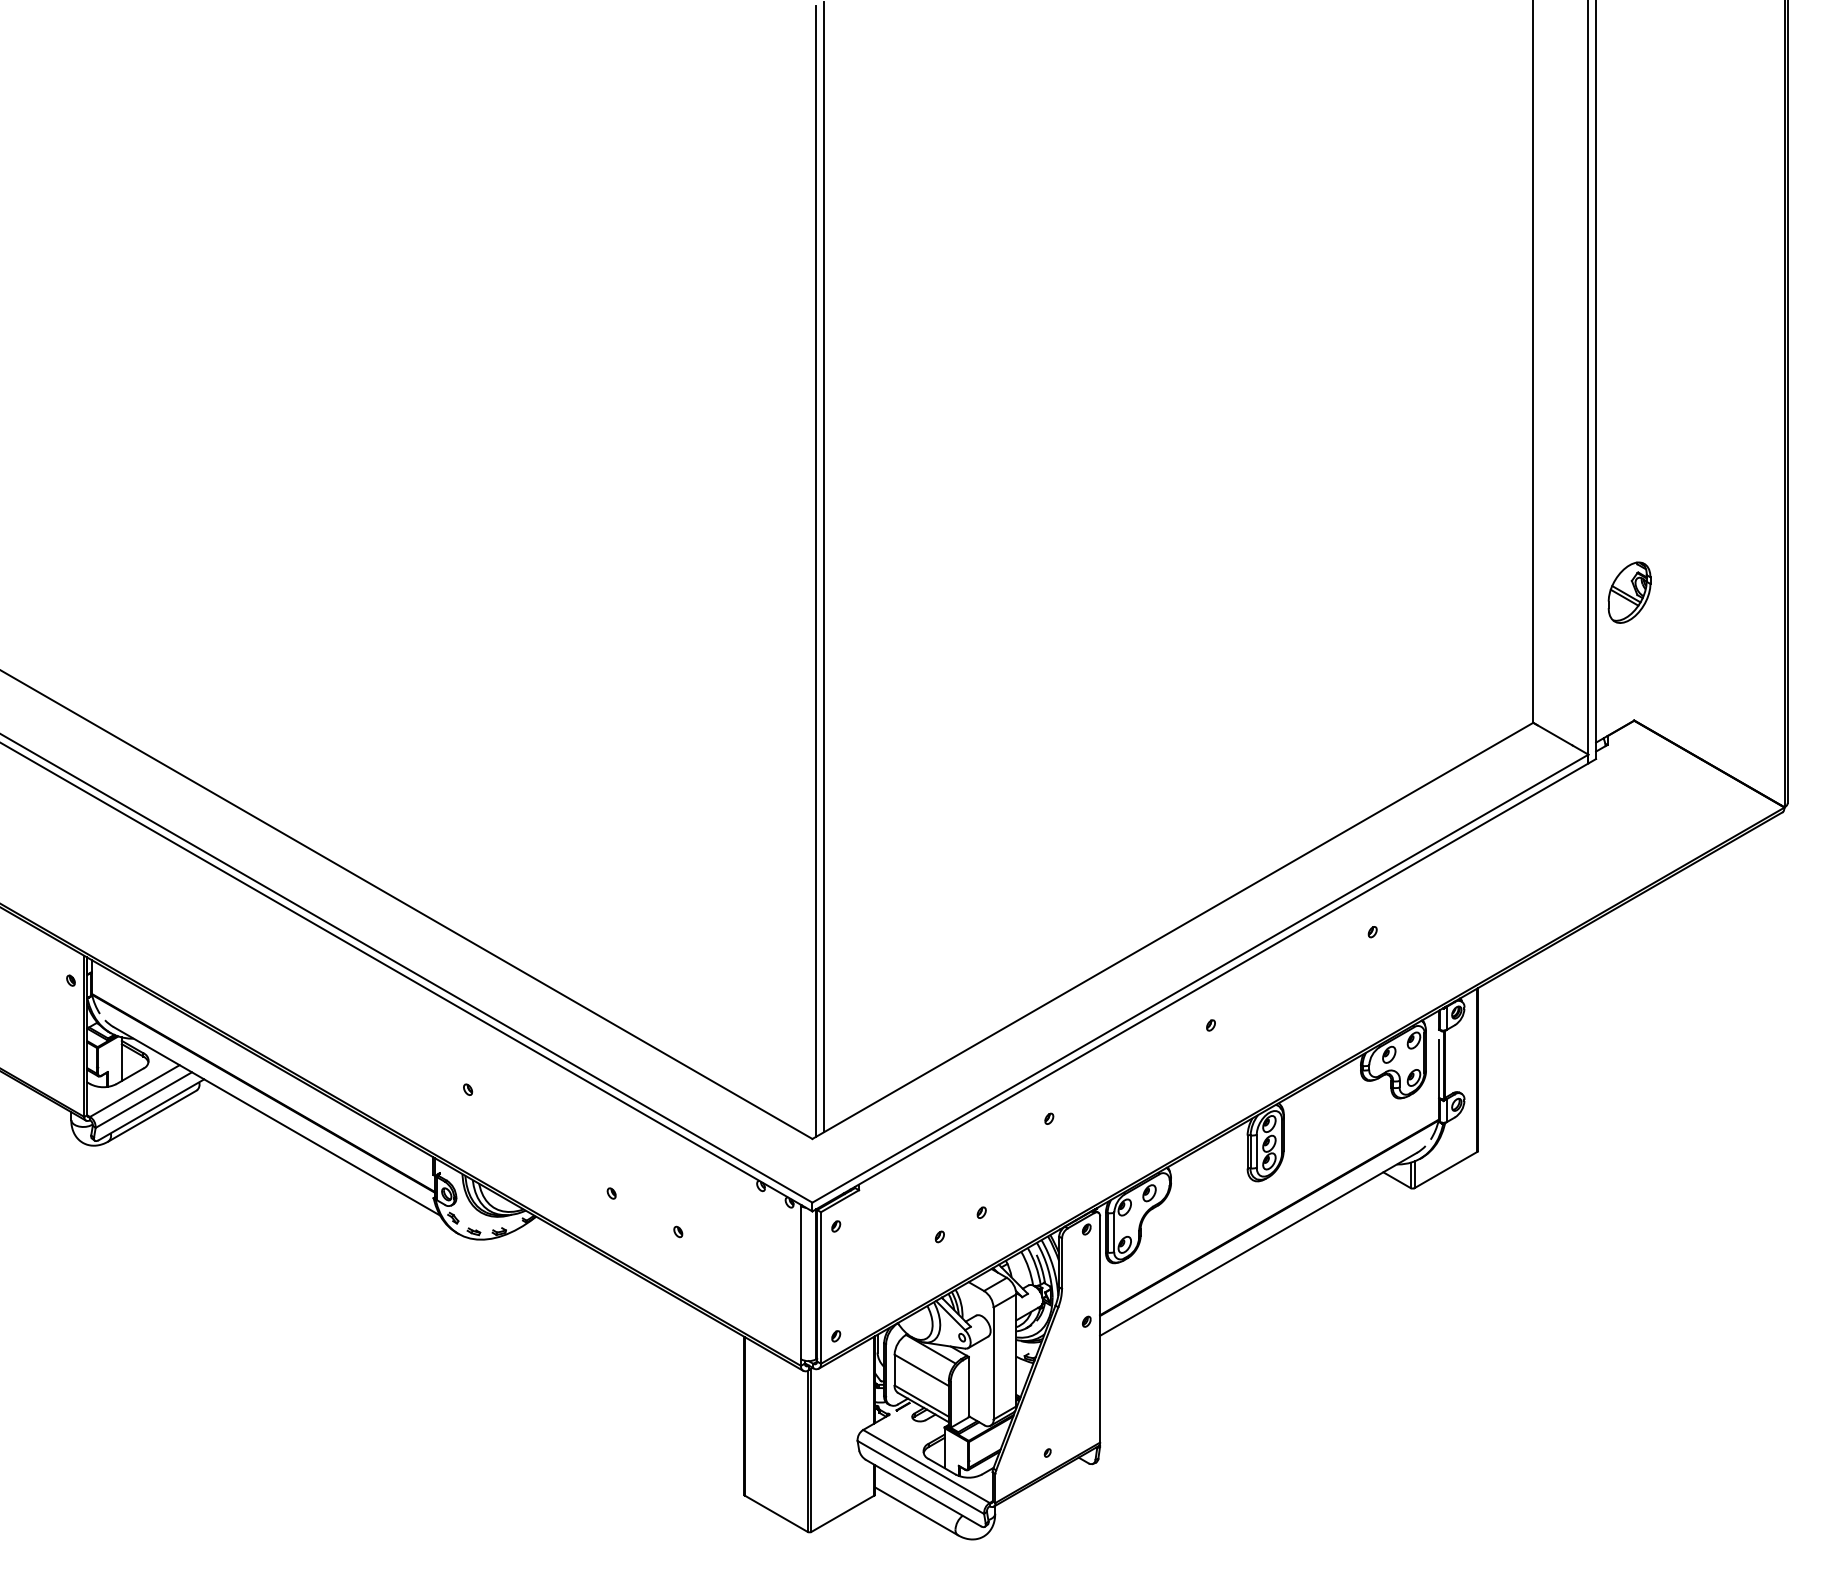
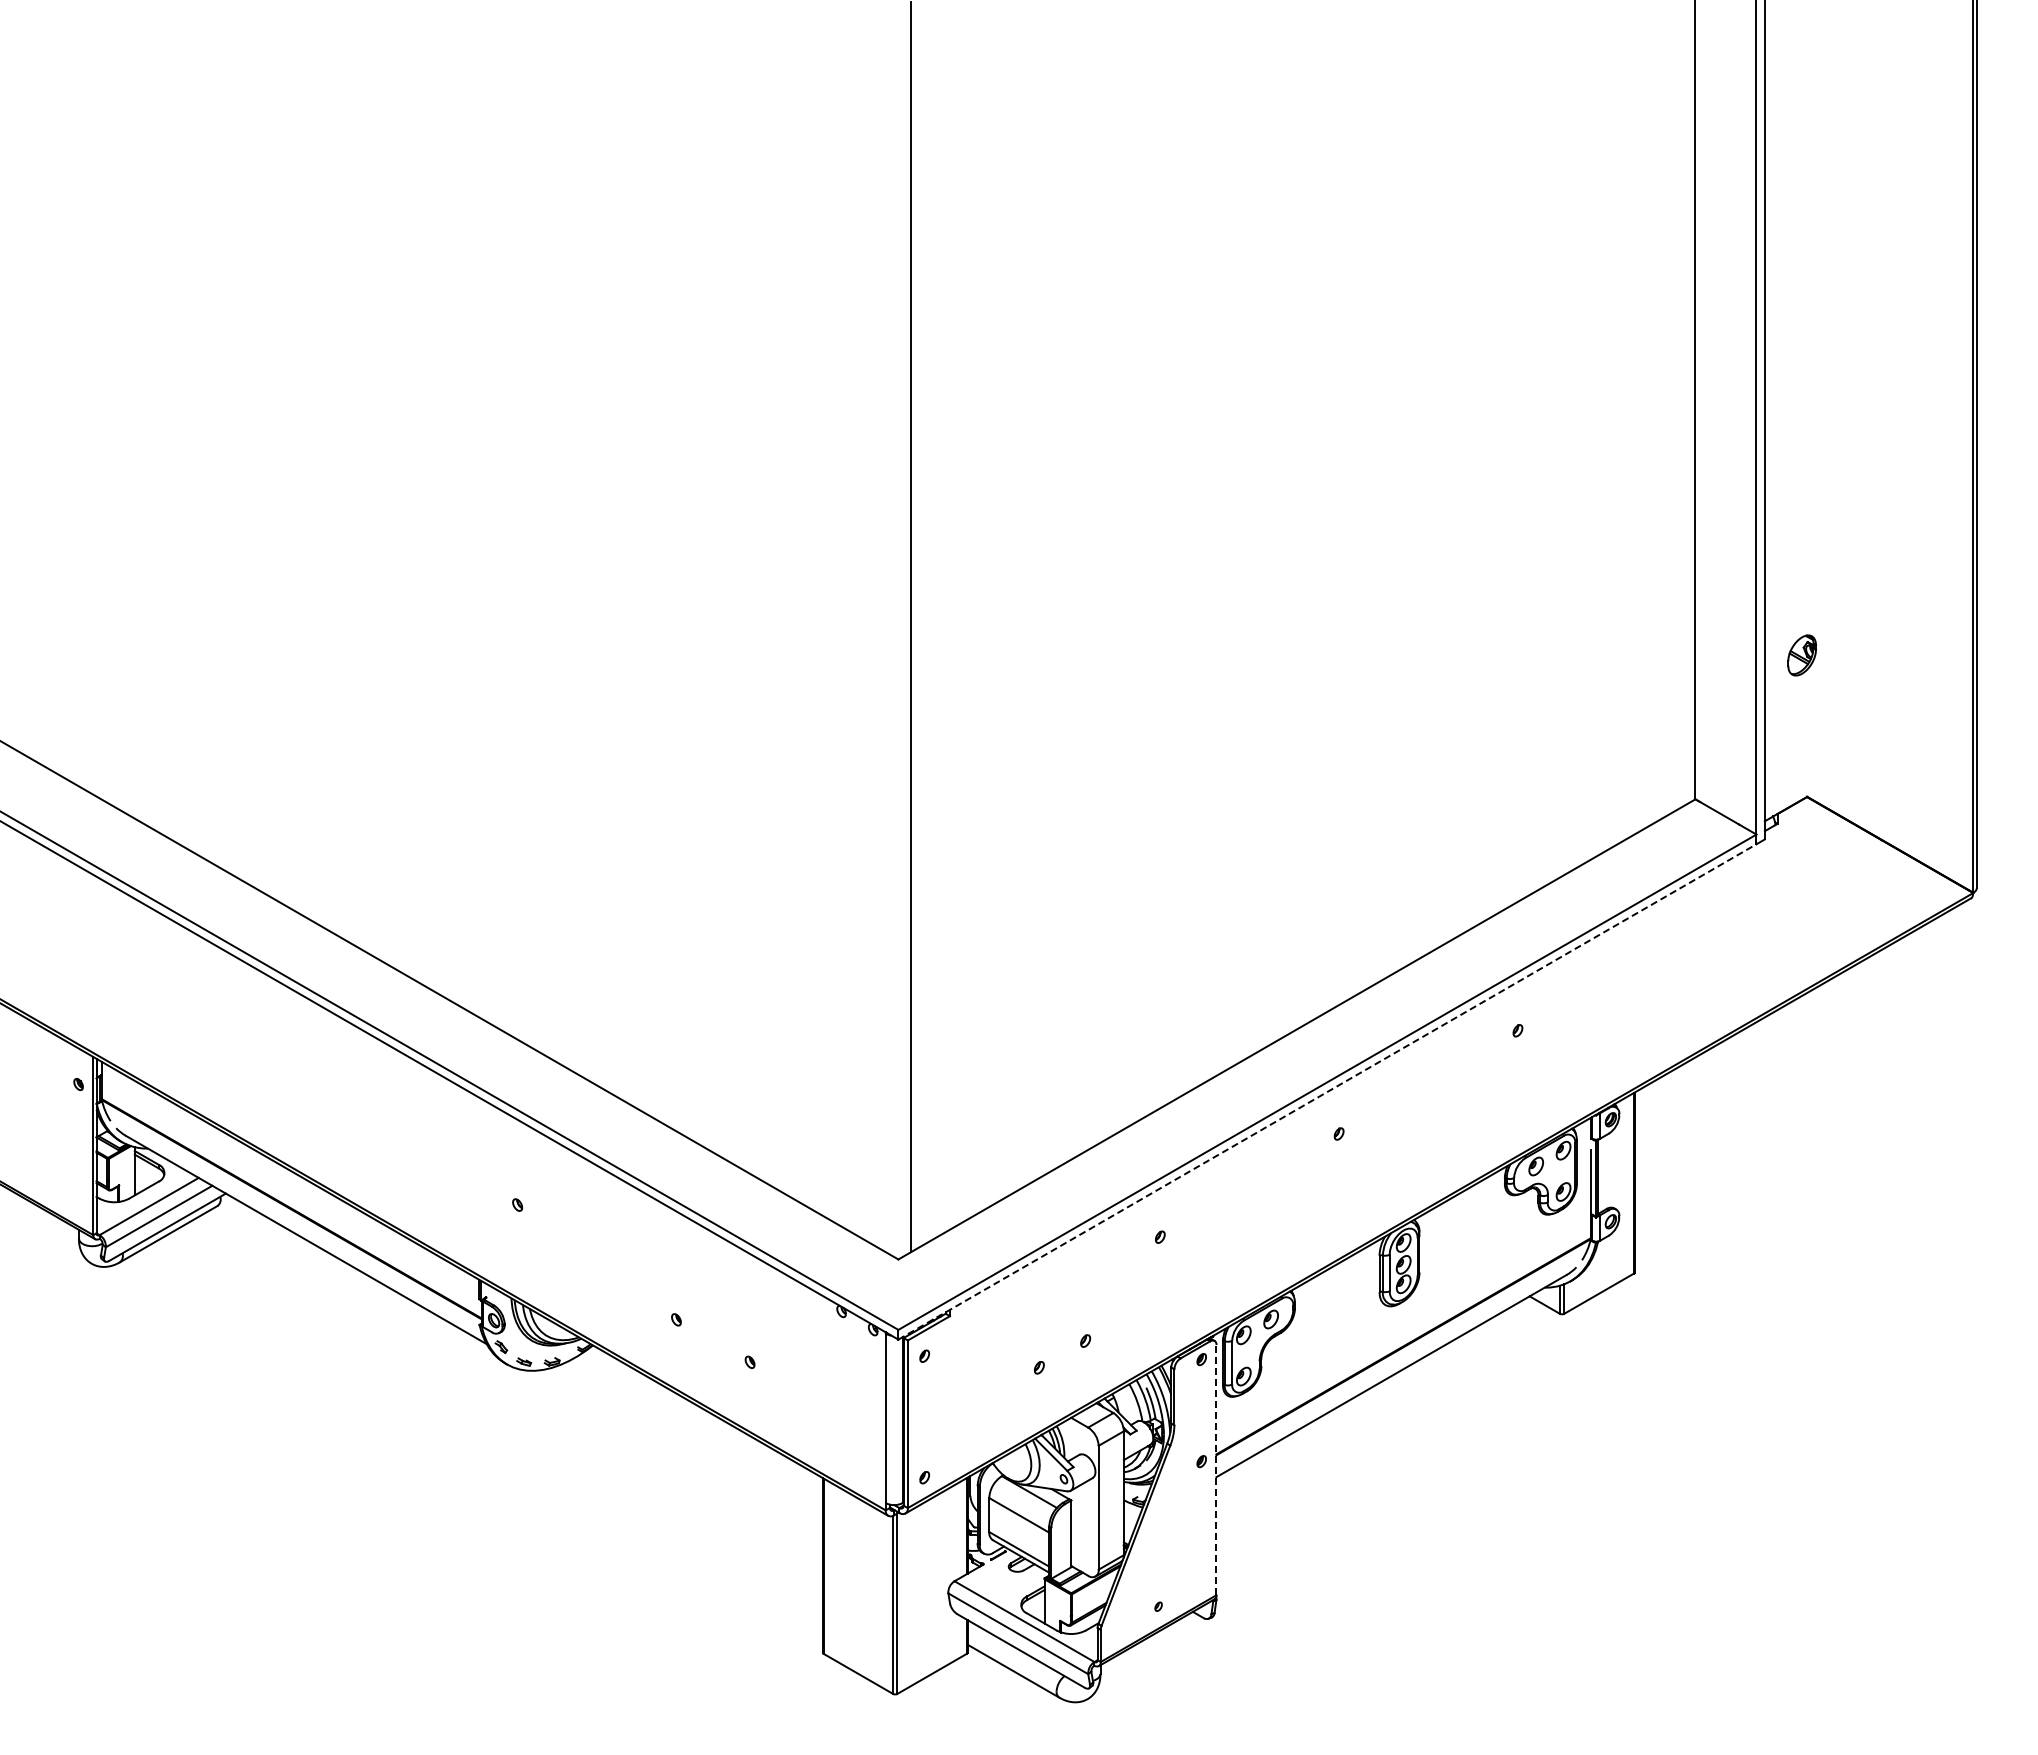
line: (816, 571) -> (902, 632), removed
part: (1630, 592) -> (1802, 655), size x0.6
line: (1200, 987) -> (1327, 1091), solid -> dashed
line: (1100, 1328) -> (1216, 1469), solid -> dashed

